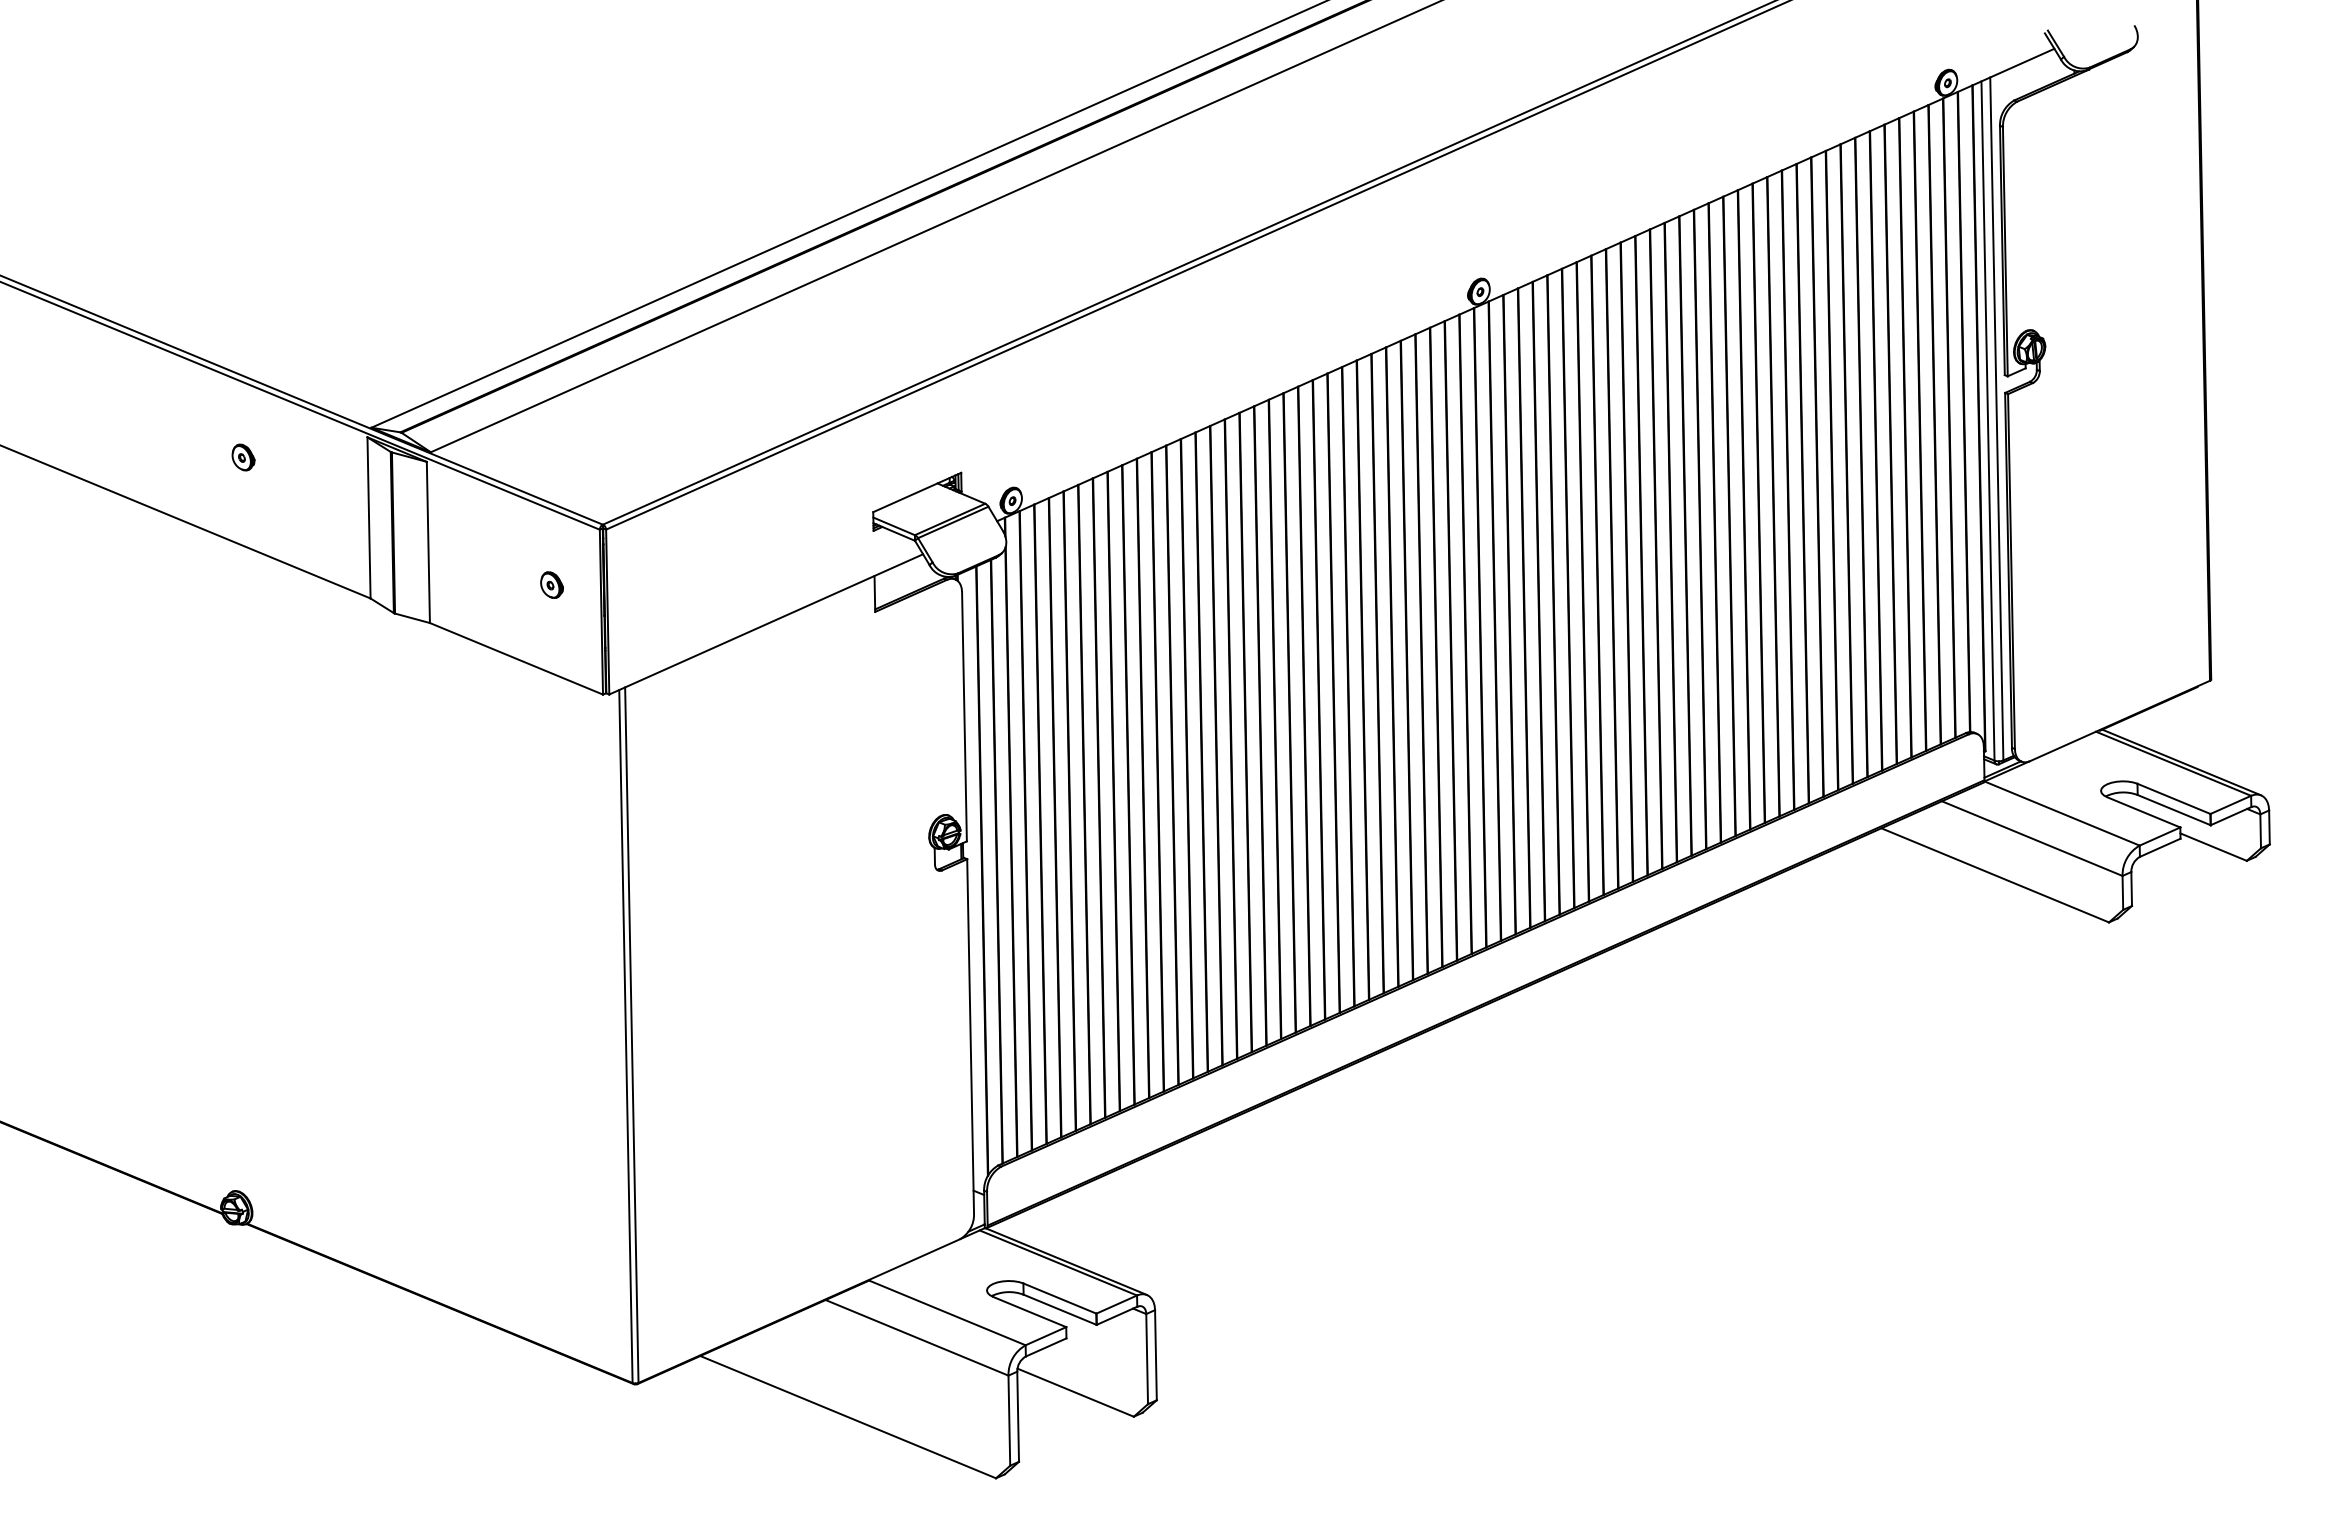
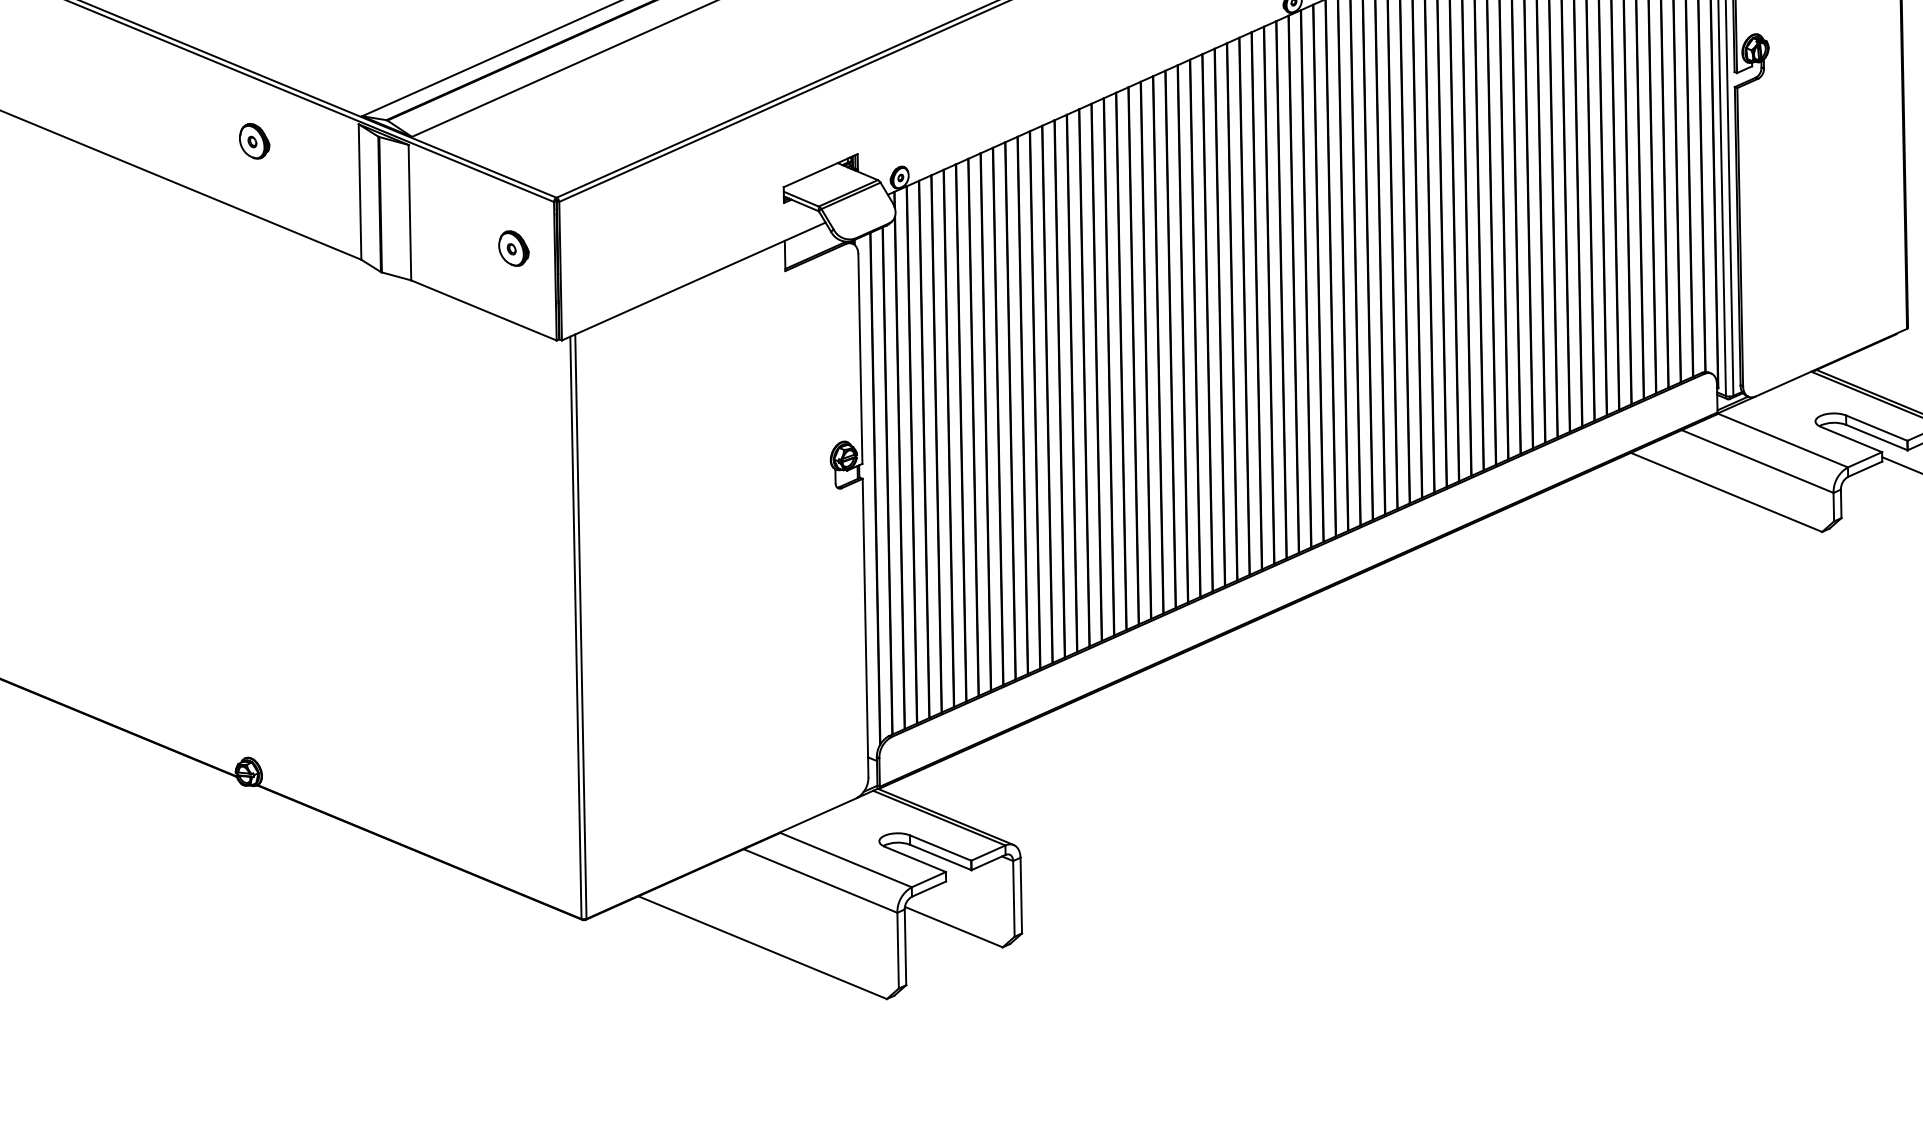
part: (243, 457) -> (254, 141), size x1.6
part: (551, 584) -> (513, 248), size x1.6

